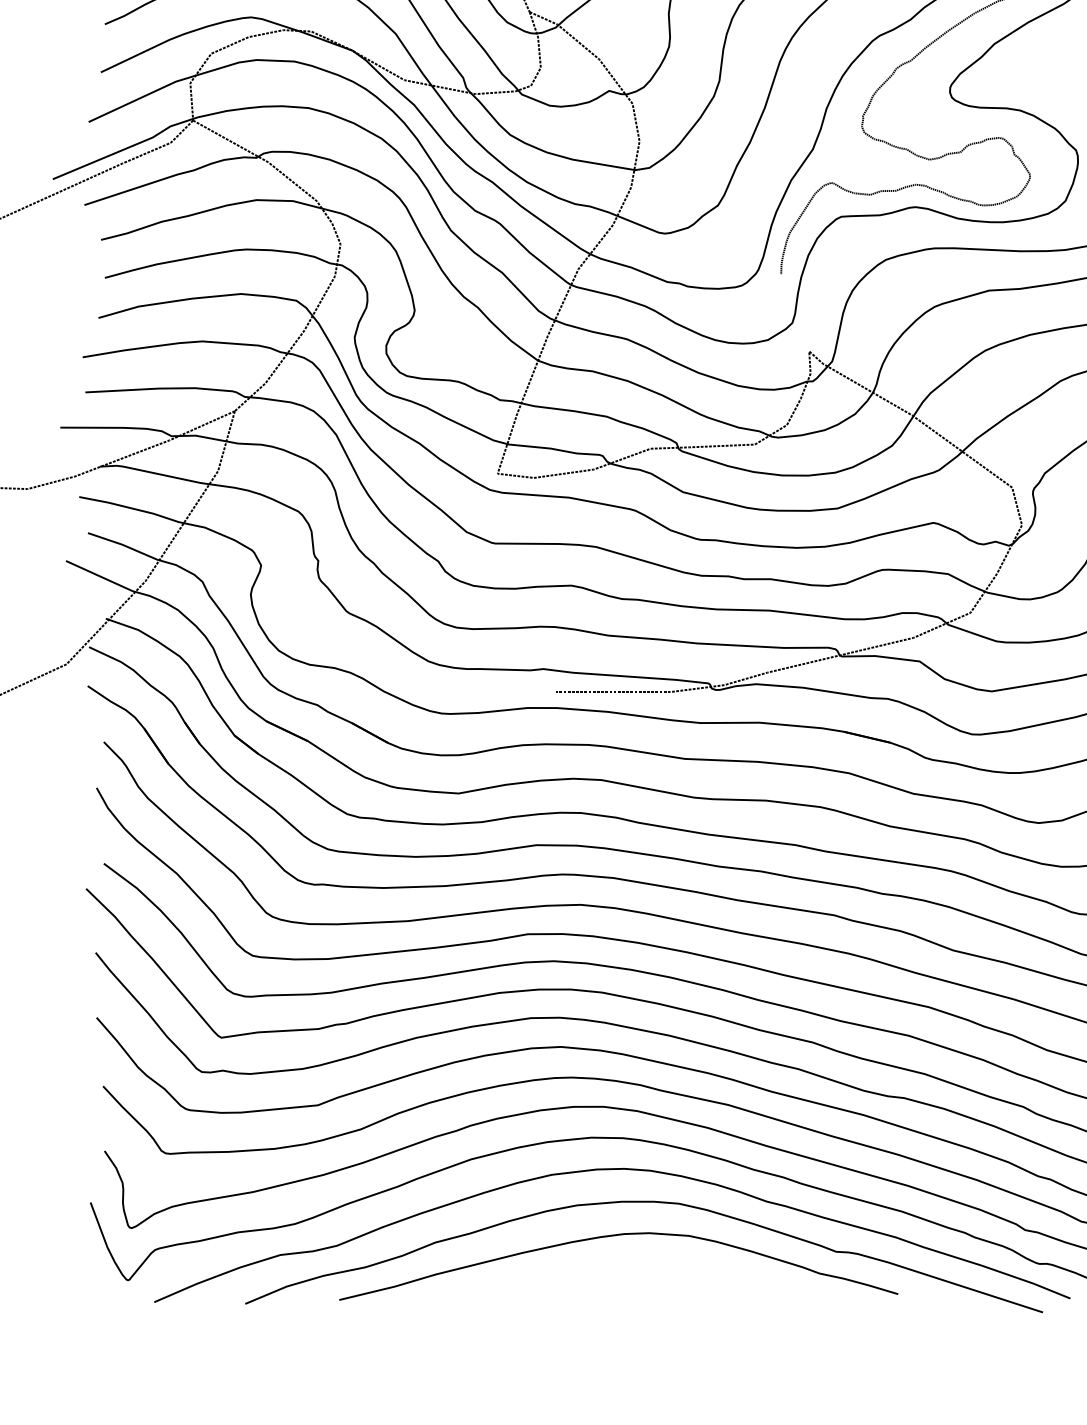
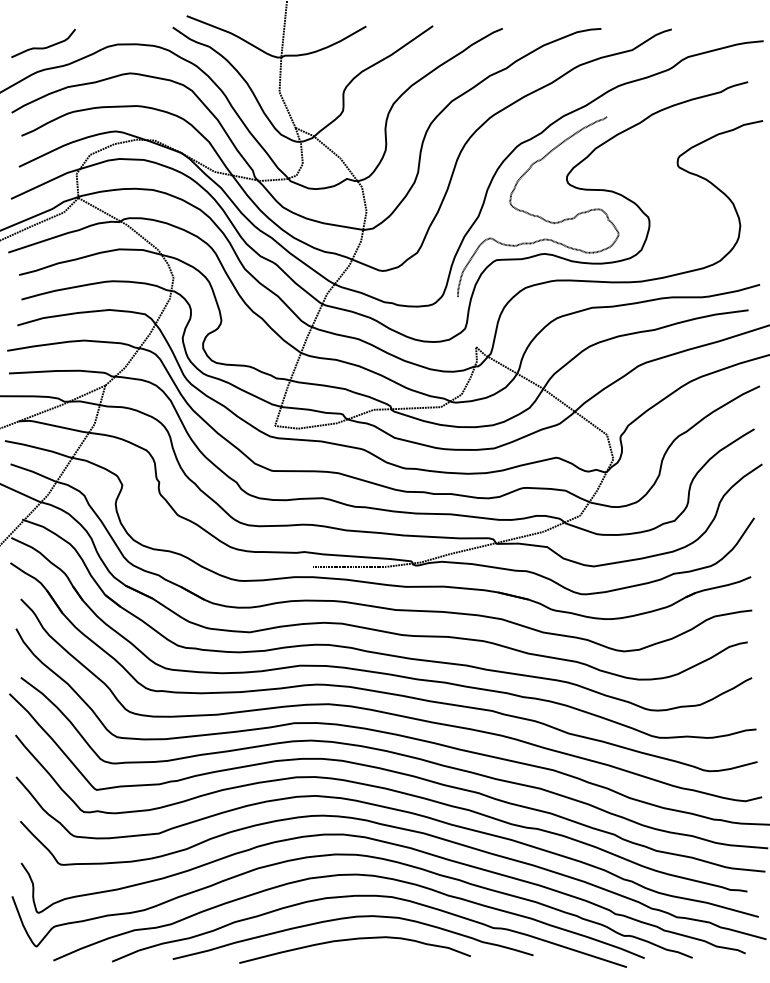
part: (617, 1271) -> (352, 940), added

